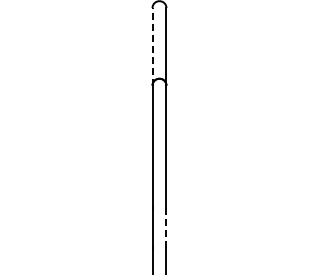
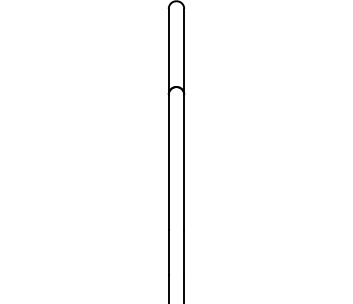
line: (152, 46) -> (168, 51), dashed -> solid
line: (166, 227) -> (184, 251), dashed -> solid

